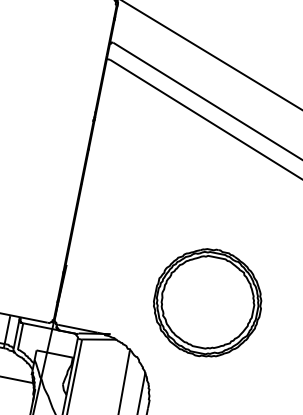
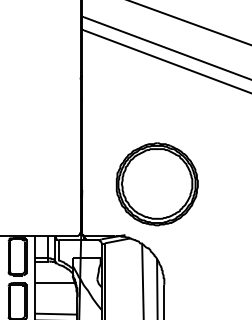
part: (206, 302) -> (156, 184), moved

